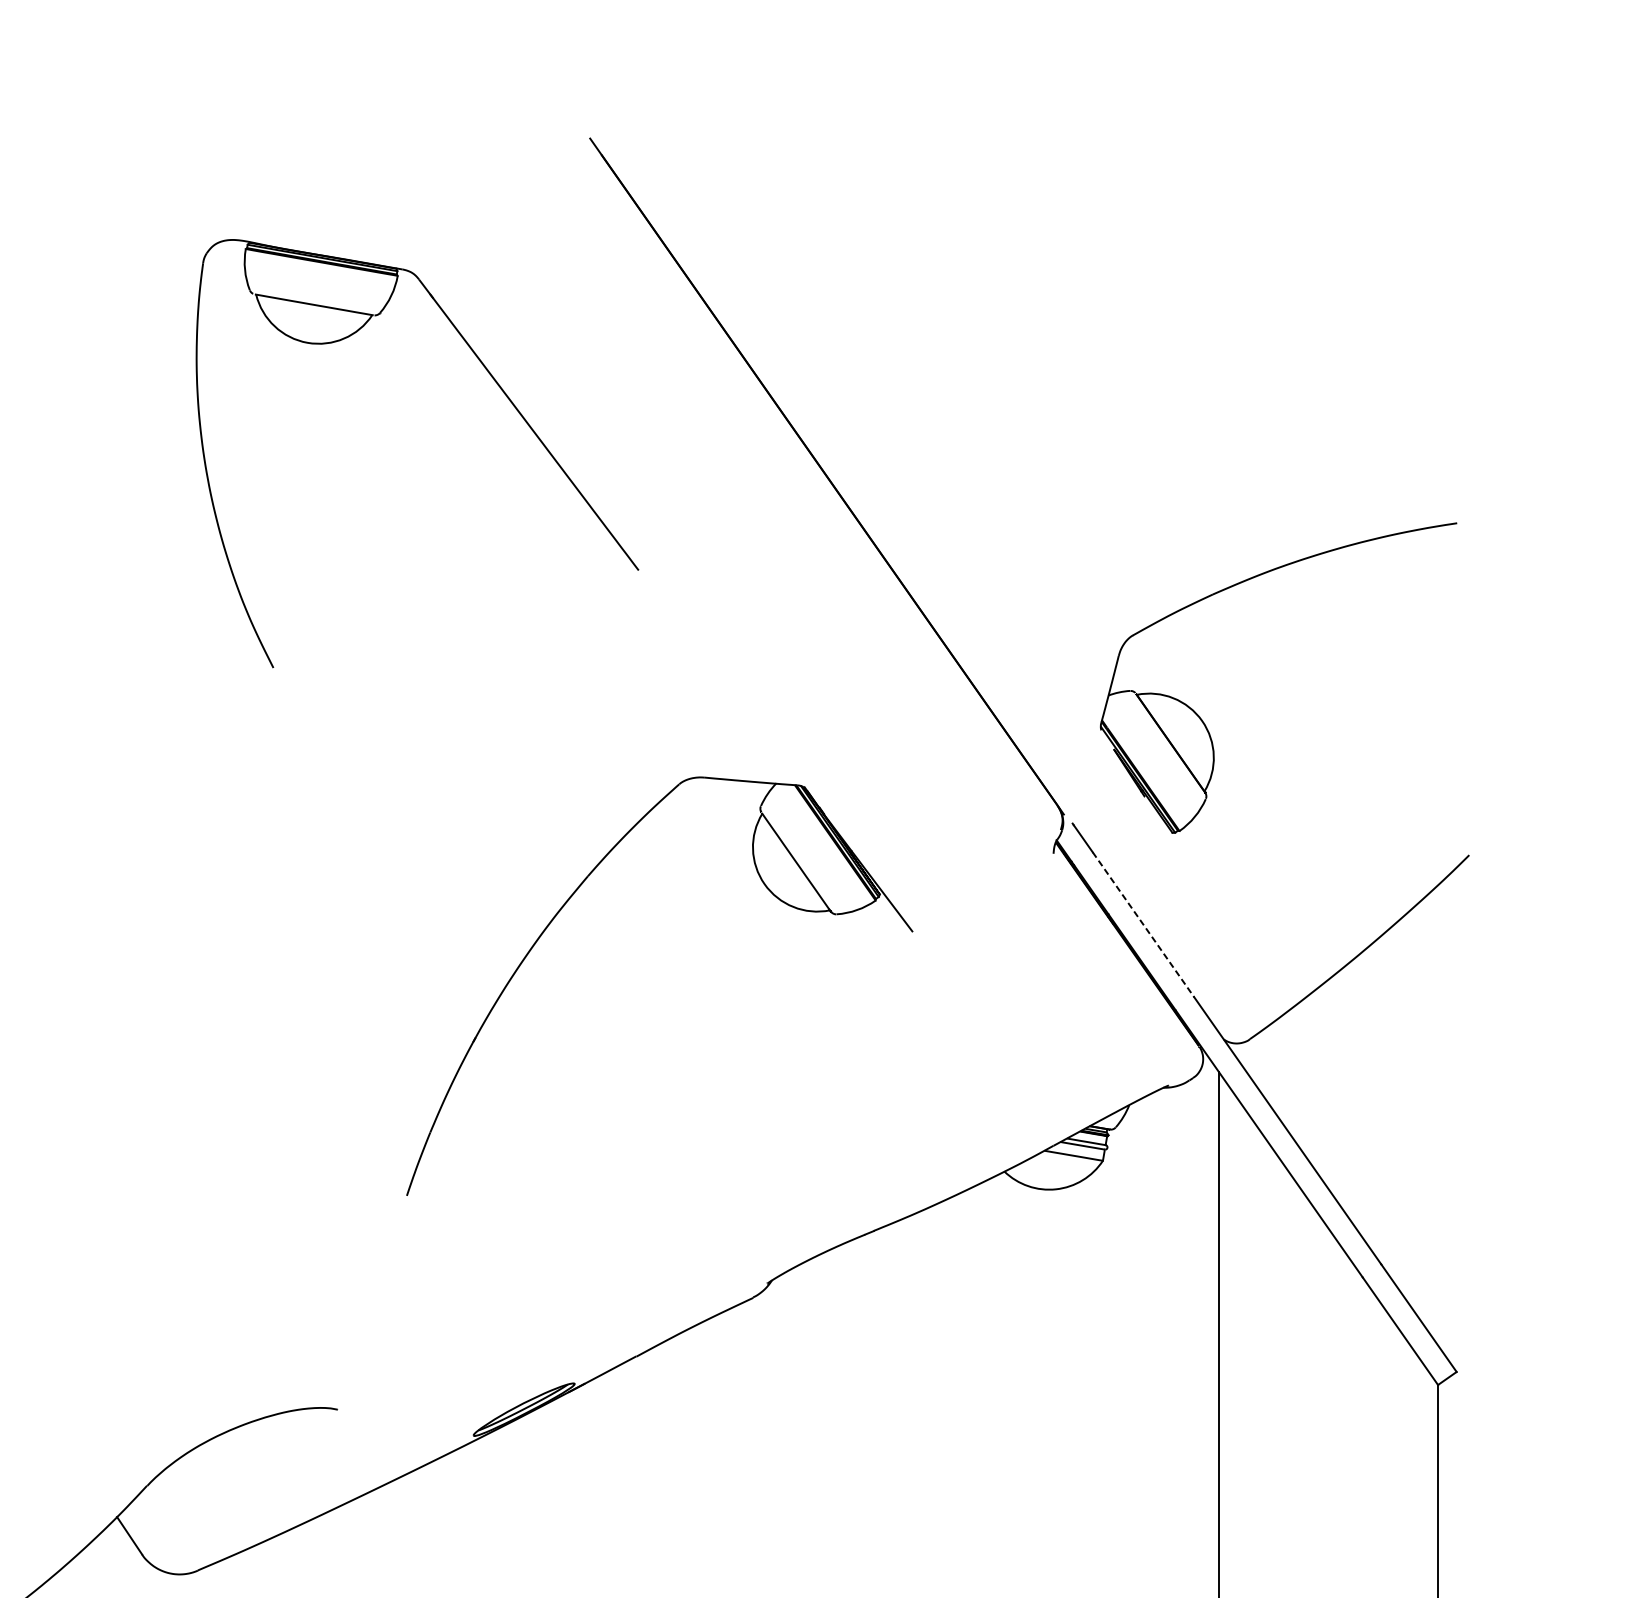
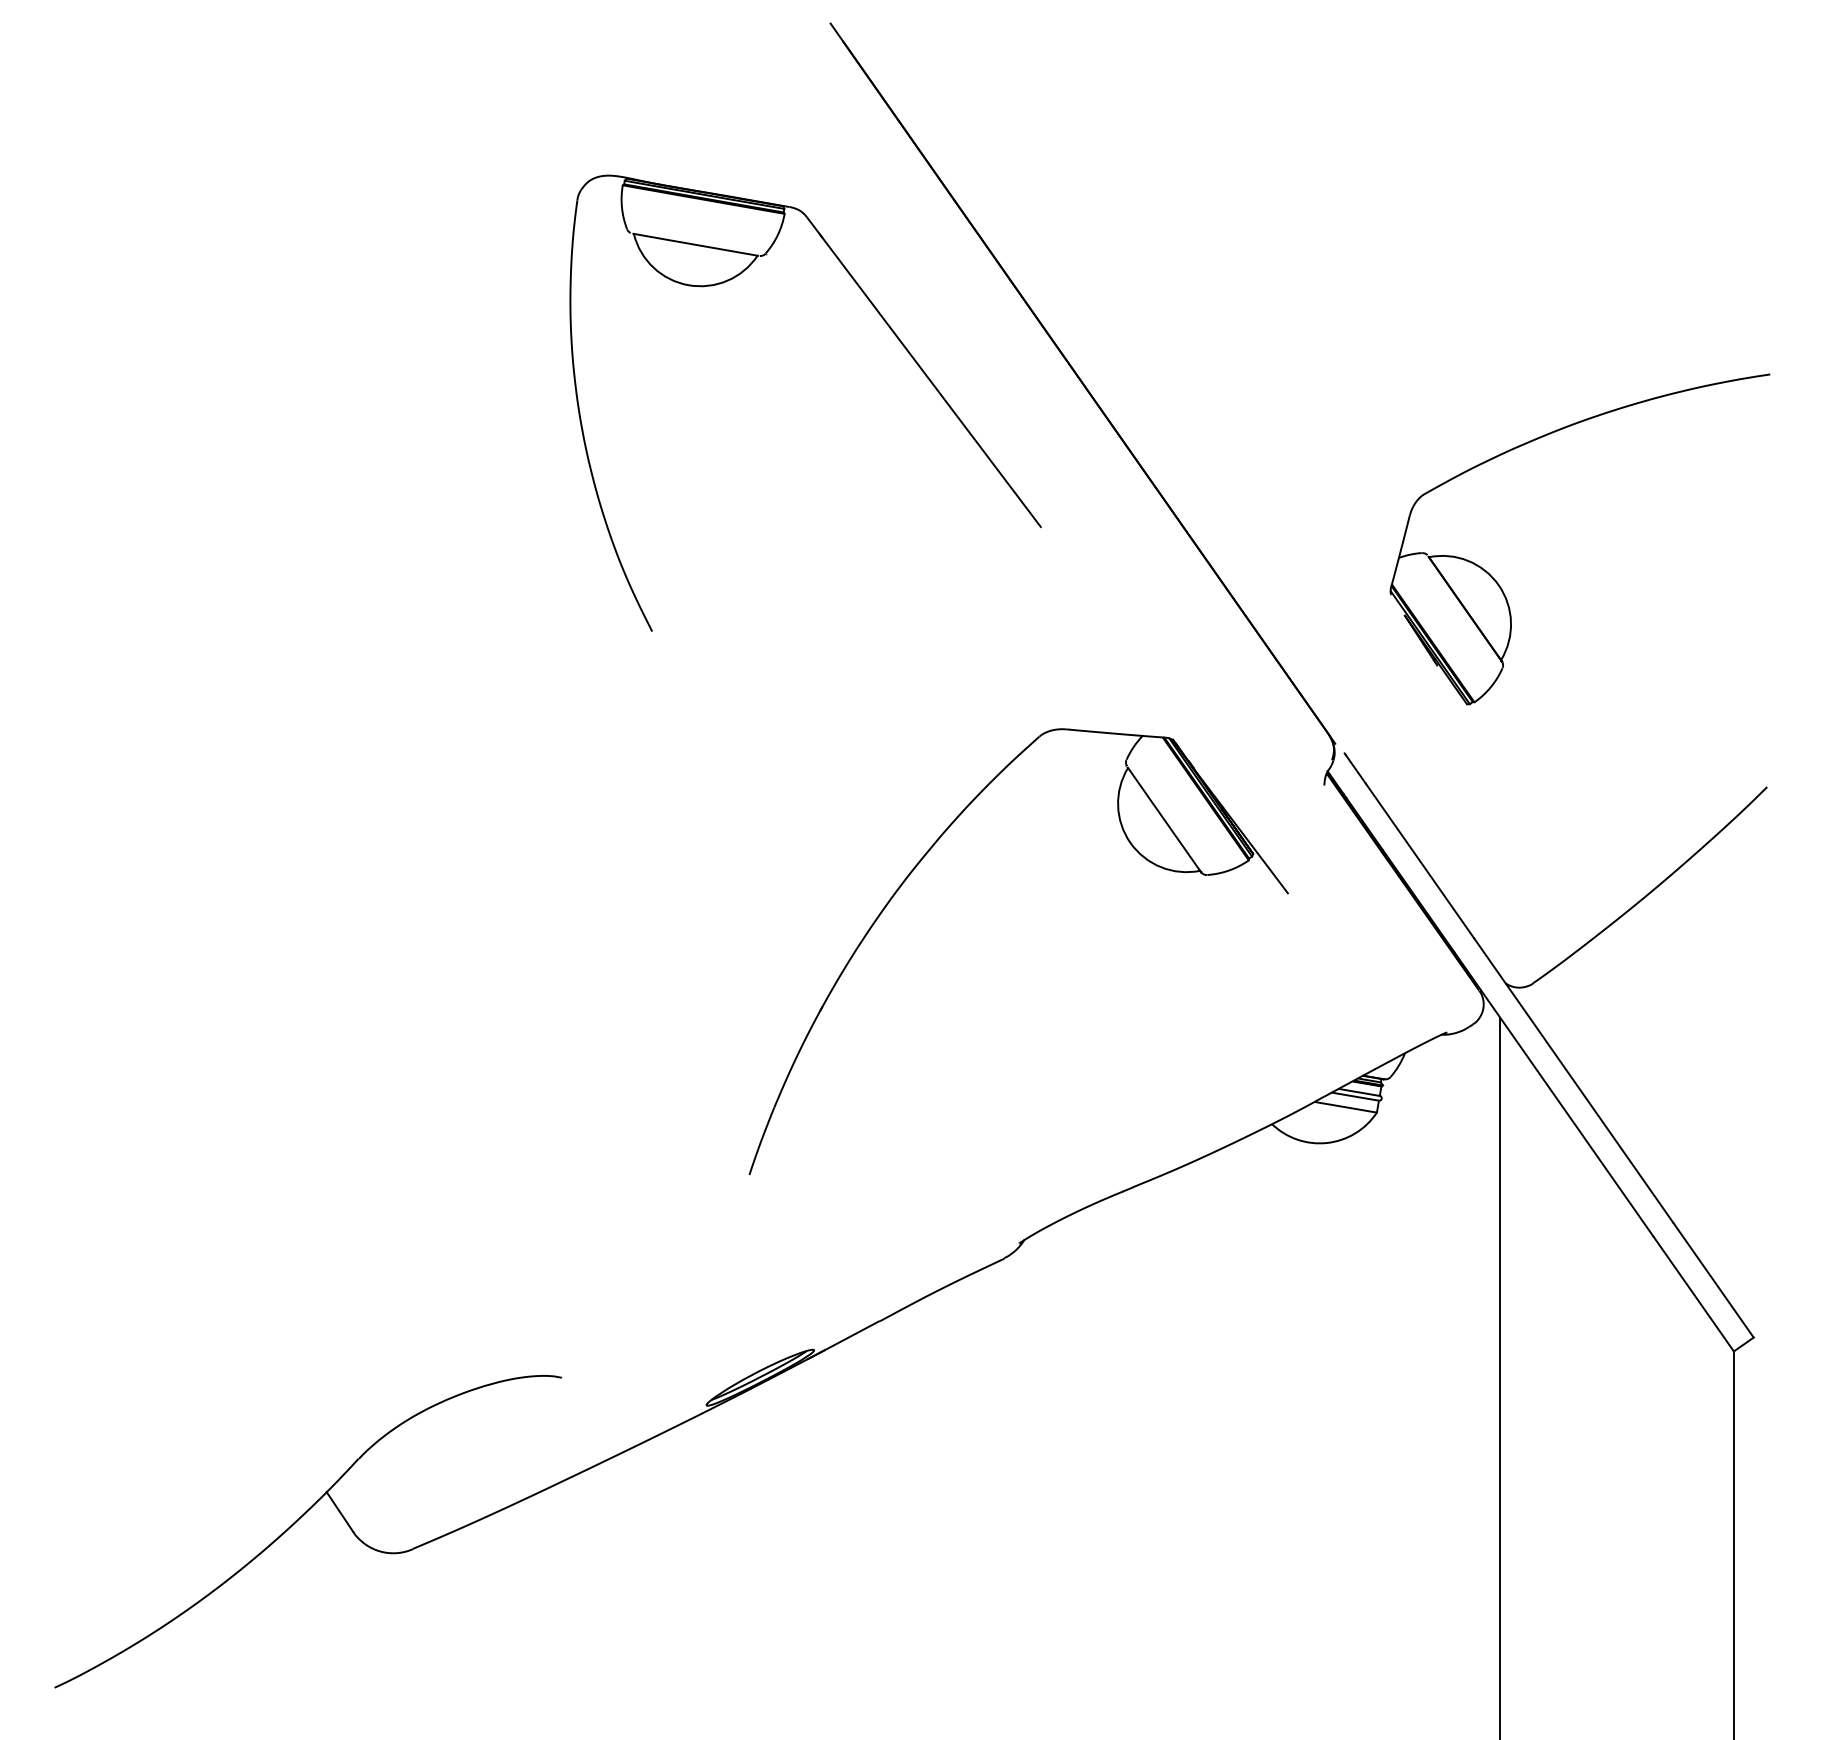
part: (501, 390) -> (895, 336), moved
part: (1206, 726) -> (1503, 590), moved
part: (564, 906) -> (917, 866), moved
line: (1143, 925) -> (1420, 861), dashed -> solid

